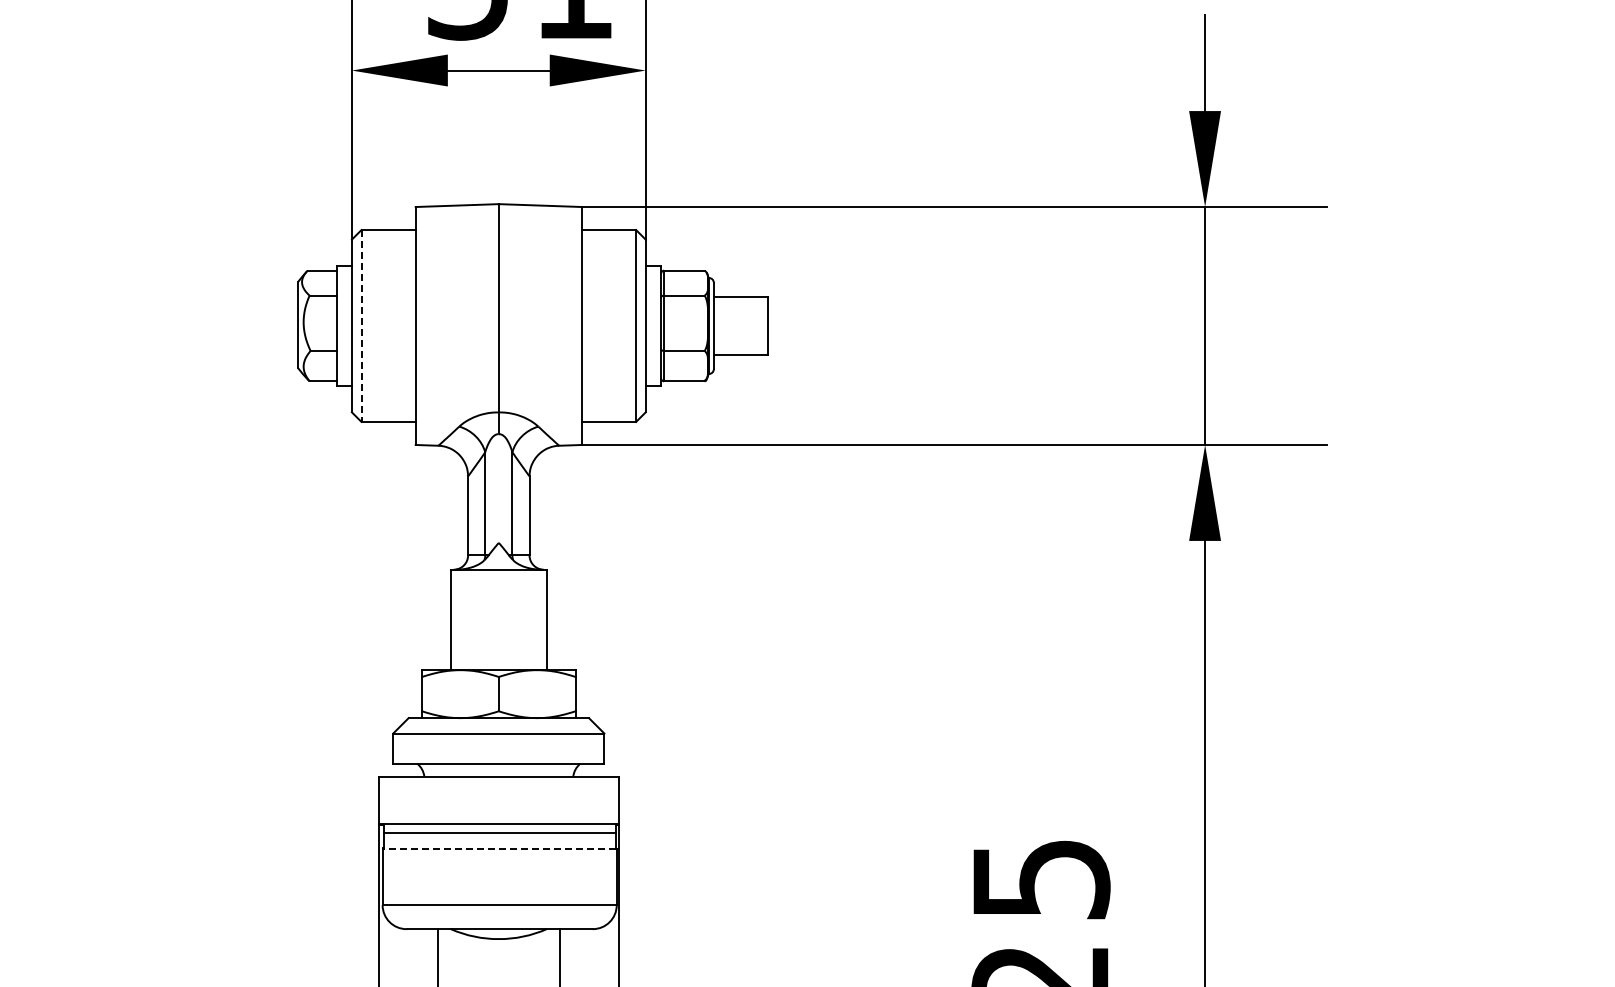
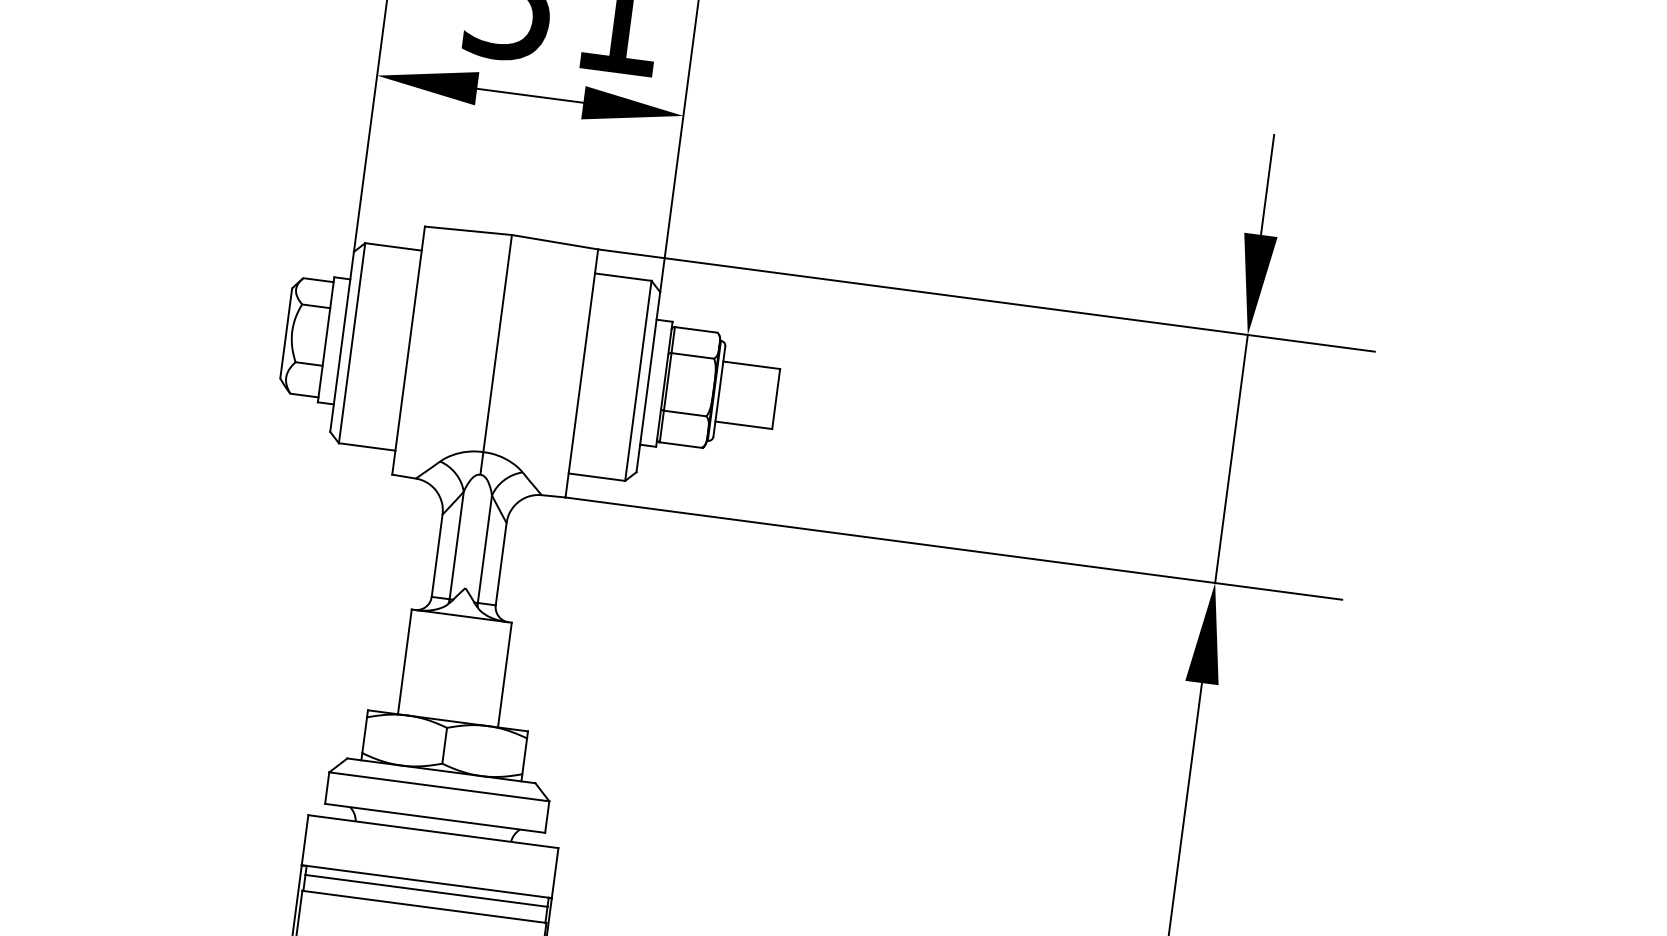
line: (361, 326) -> (352, 343), dashed -> solid
line: (499, 848) -> (424, 906), dashed -> solid

